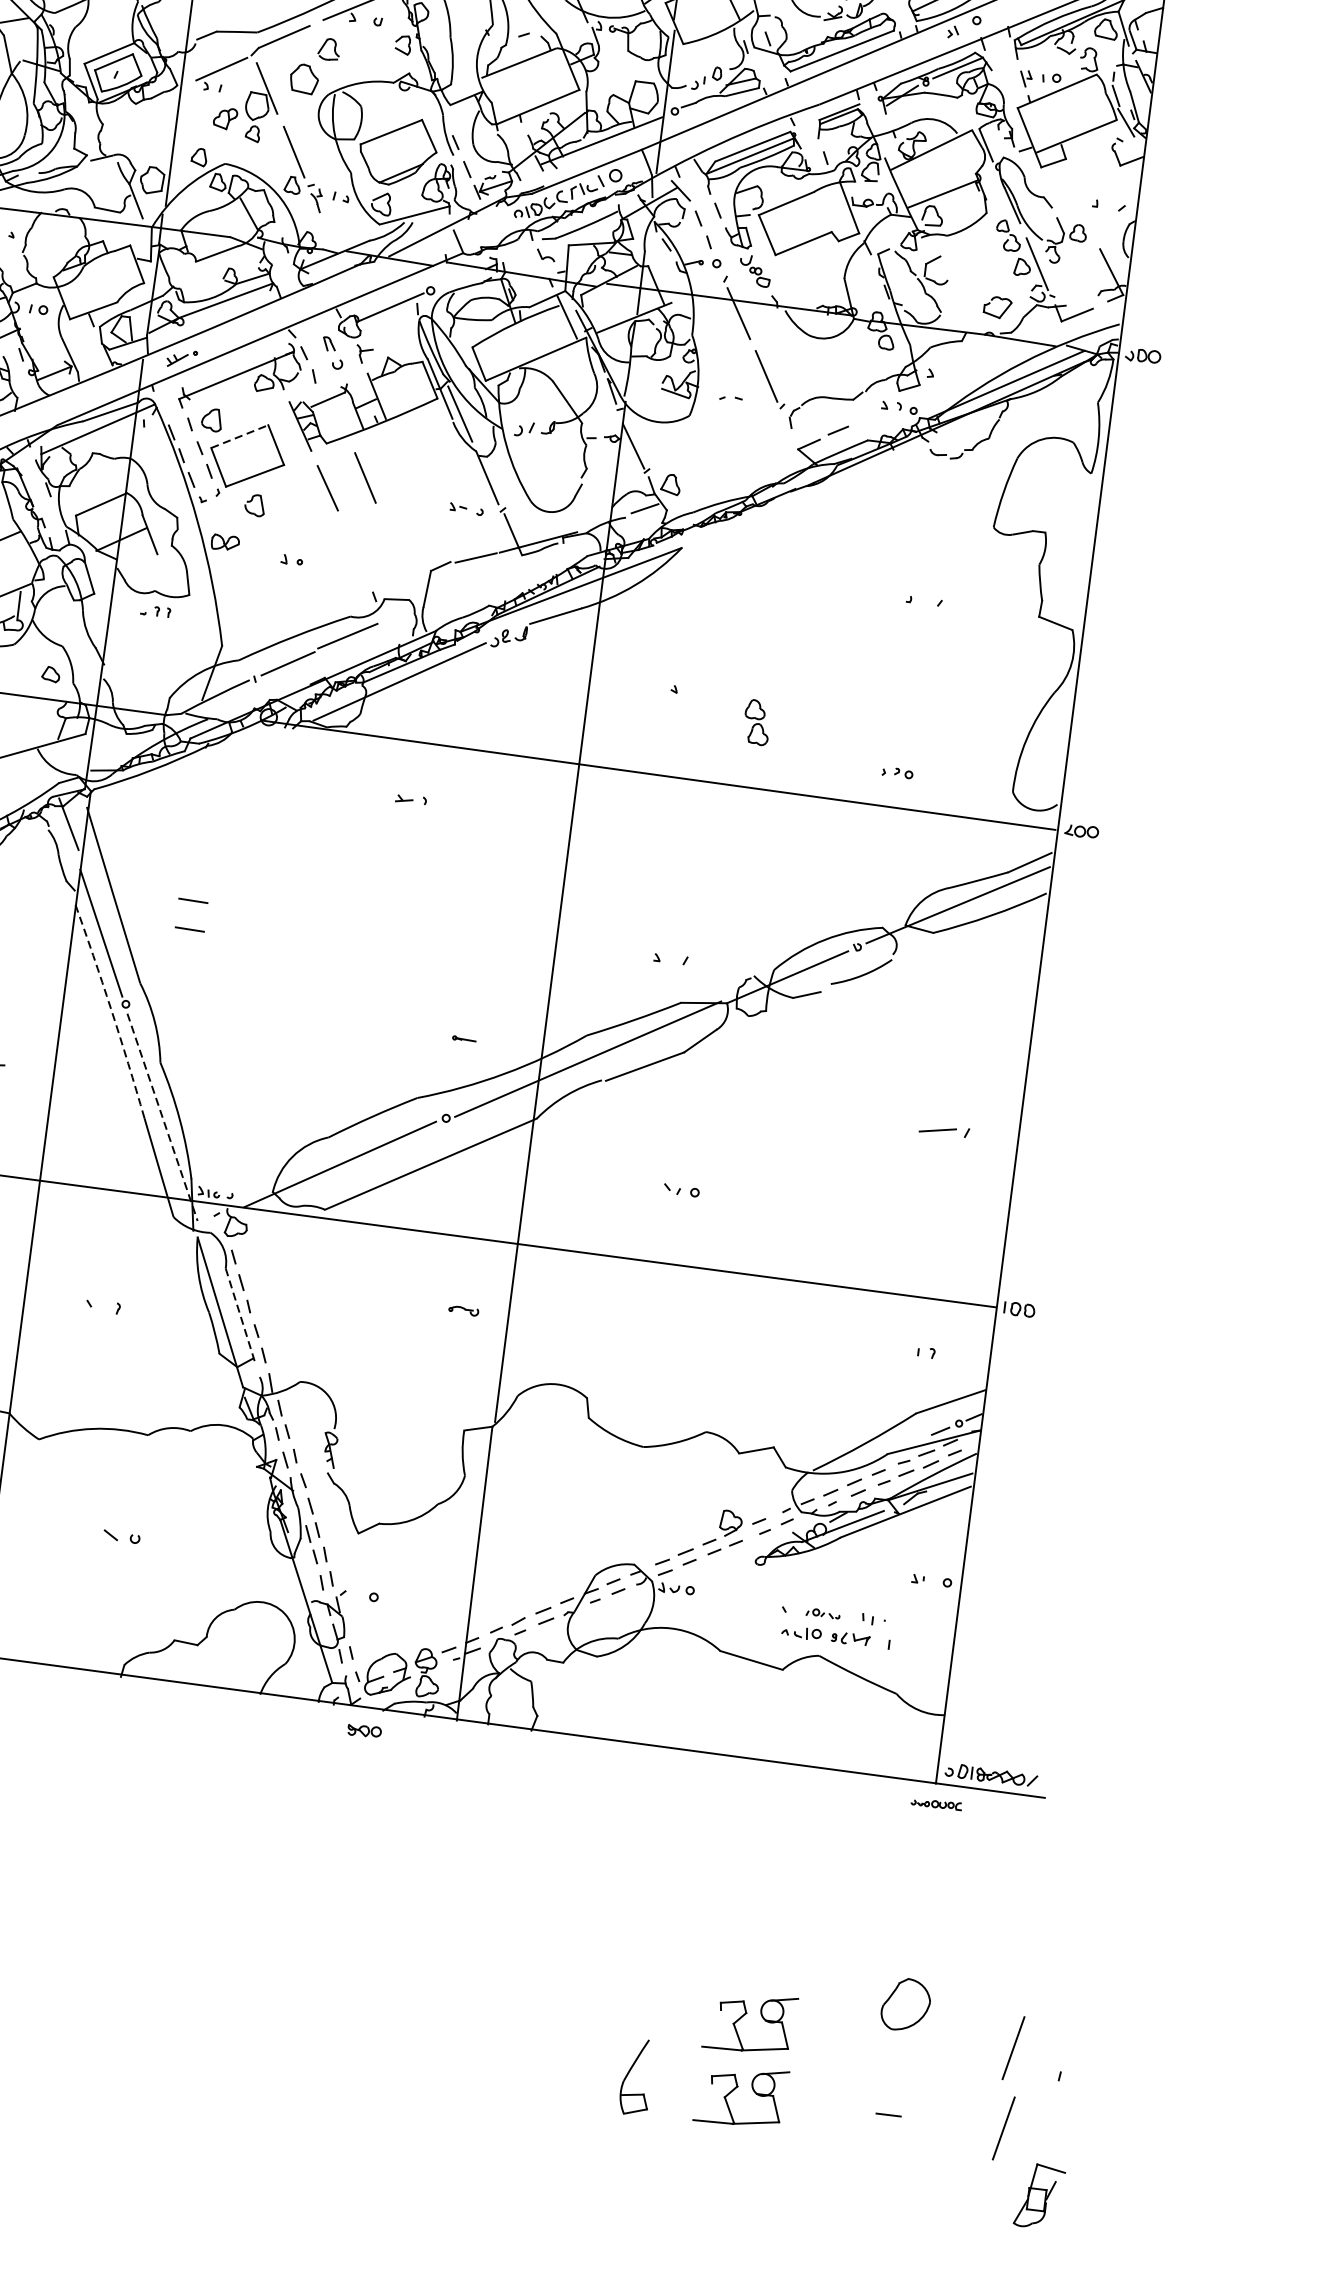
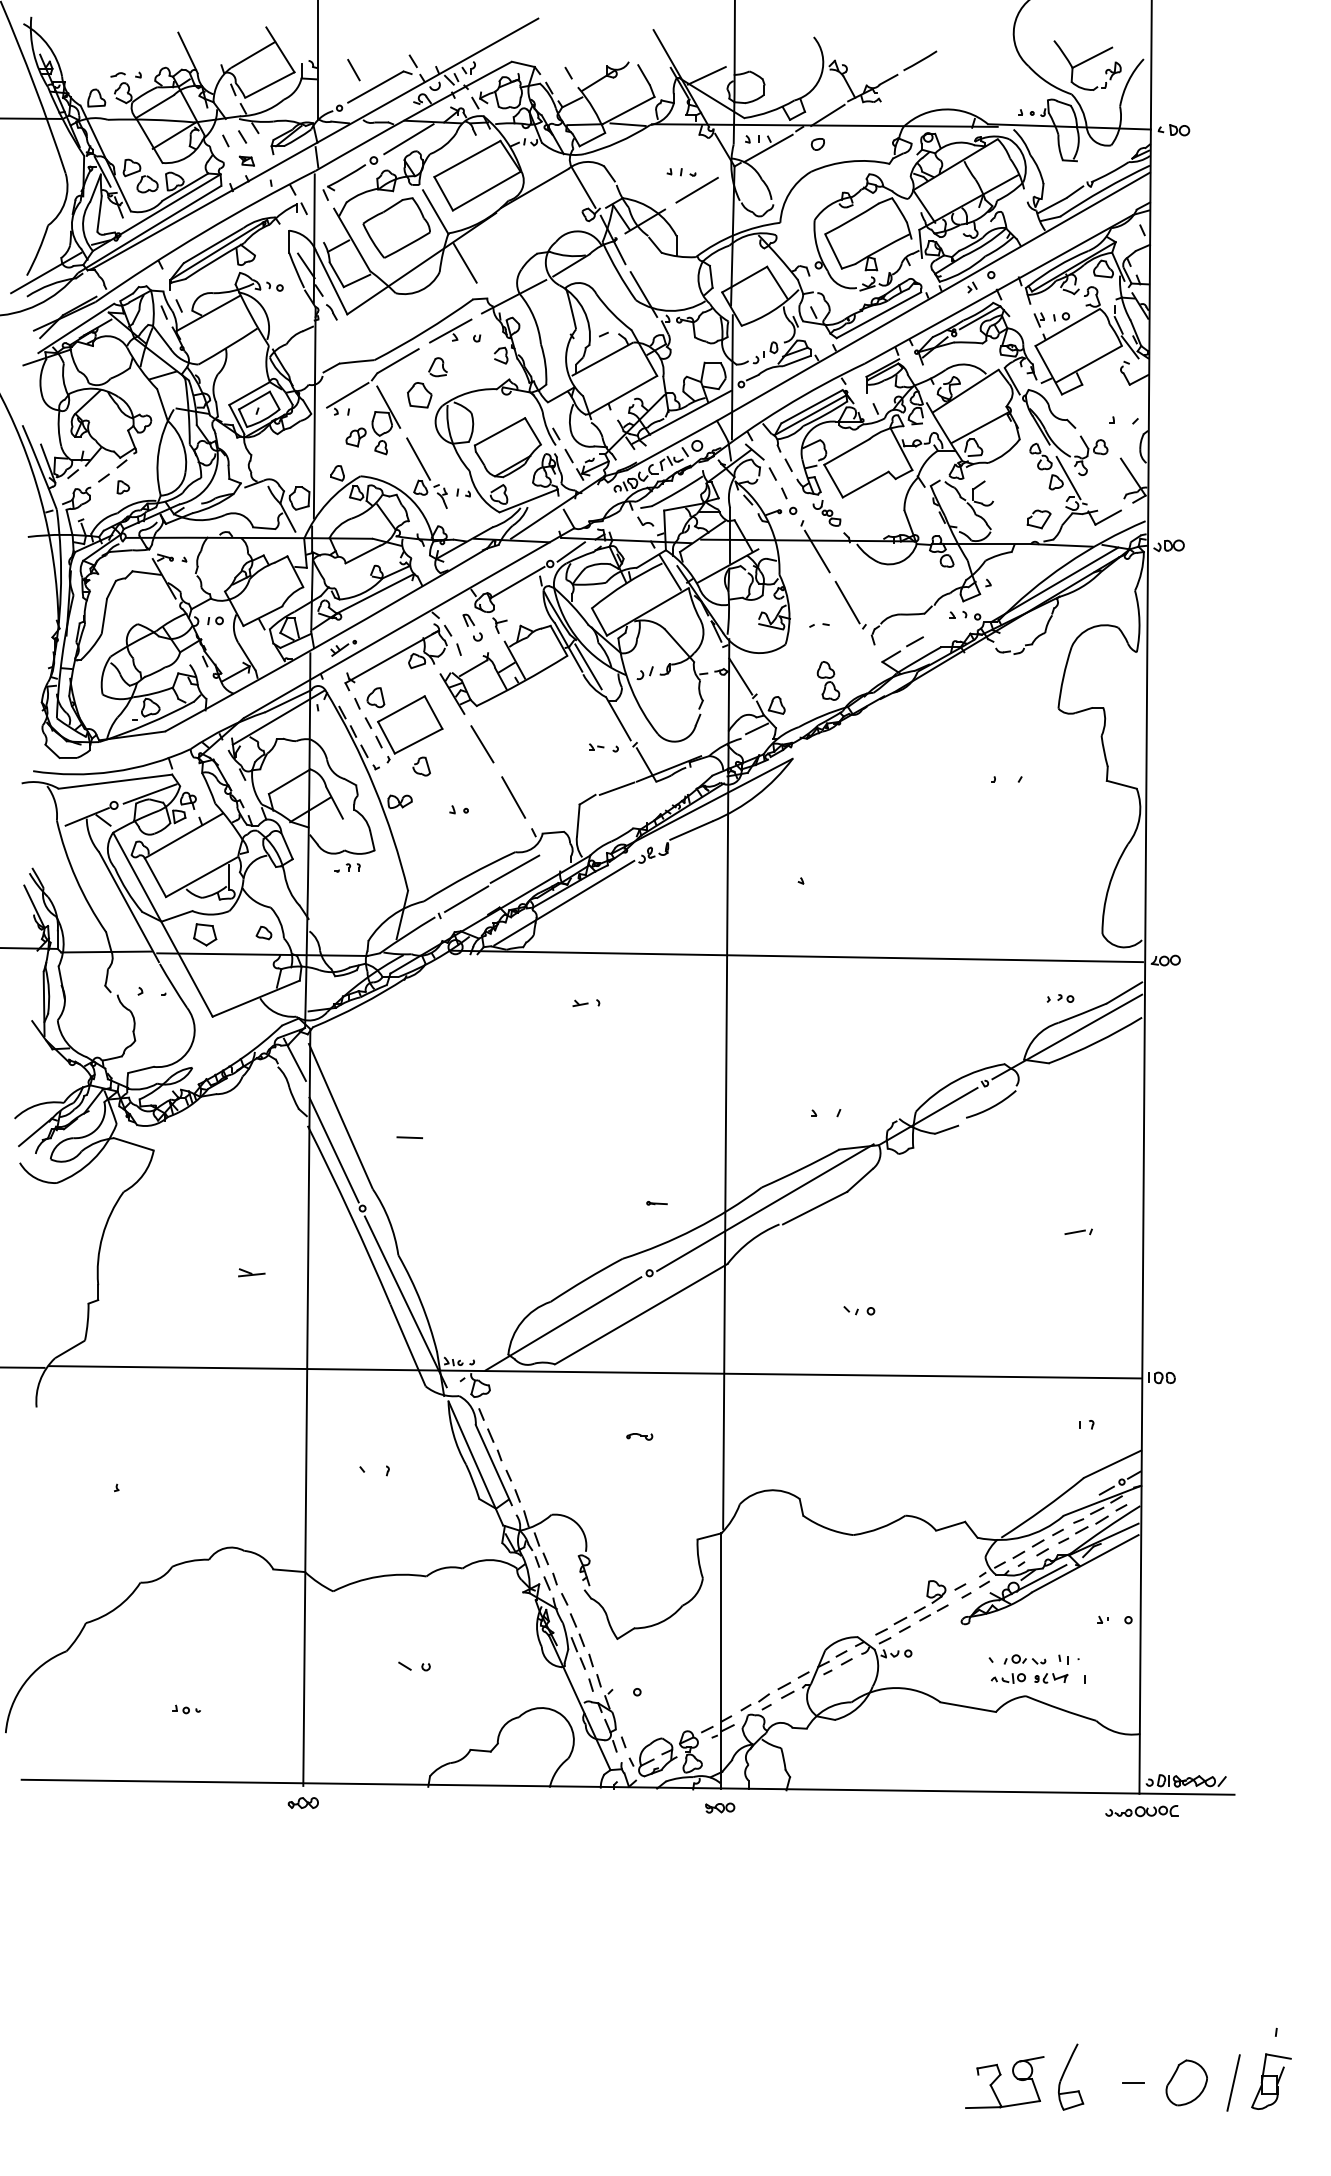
line: (455, 279) -> (570, 551), added
line: (239, 437) -> (401, 709), dashed -> solid
line: (365, 477) -> (513, 797), moved
part: (757, 722) -> (828, 680), moved
part: (897, 772) -> (1060, 998), moved
line: (193, 900) -> (409, 1112), removed
arc: (111, 1009) -> (350, 1214), dashed -> solid
line: (162, 1116) -> (405, 1301), dashed -> solid
part: (944, 1129) -> (1078, 1231), size x0.62
part: (463, 1310) -> (639, 1436), moved
line: (240, 1317) -> (493, 1465), dashed -> solid
part: (822, 1613) -> (1024, 1659), size x1.43
part: (365, 1730) -> (720, 1807), moved
part: (935, 1804) -> (1141, 1811), size x1.67
part: (905, 2004) -> (1186, 2082), moved
part: (744, 2016) -> (999, 2013), removed
line: (1013, 2047) -> (1233, 2012), removed
part: (631, 2071) -> (1065, 2072), moved
part: (1039, 2196) -> (1271, 2081), moved

